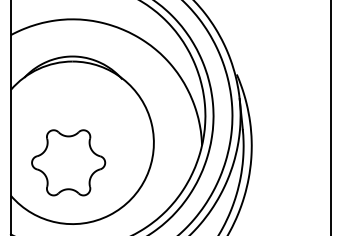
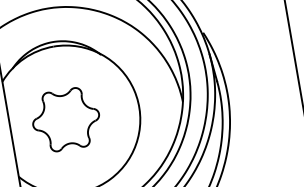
part: (68, 162) -> (65, 119), moved

